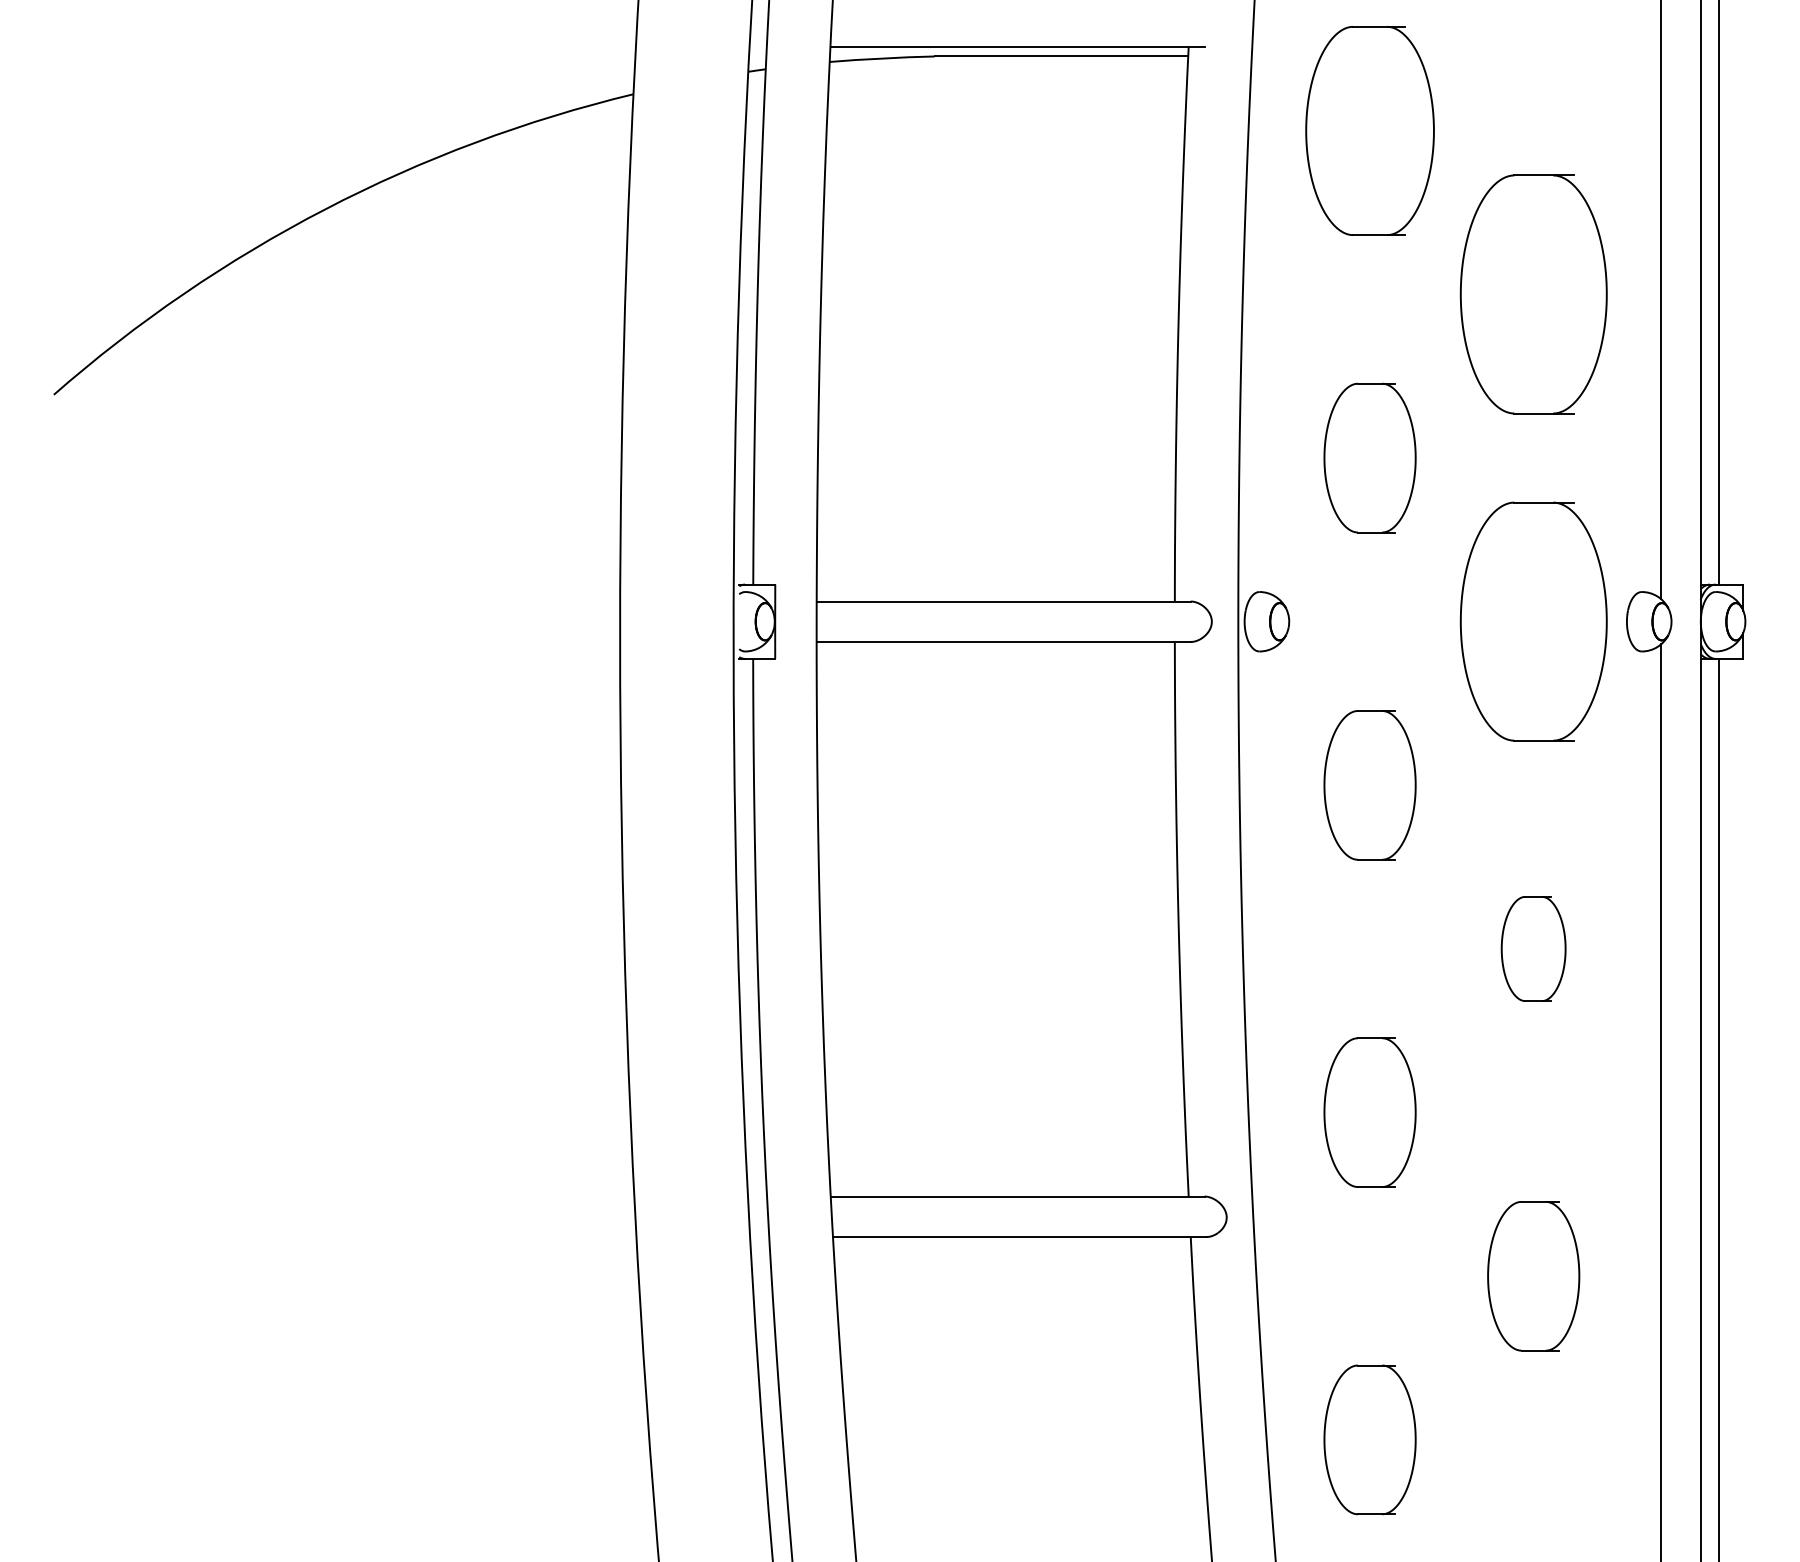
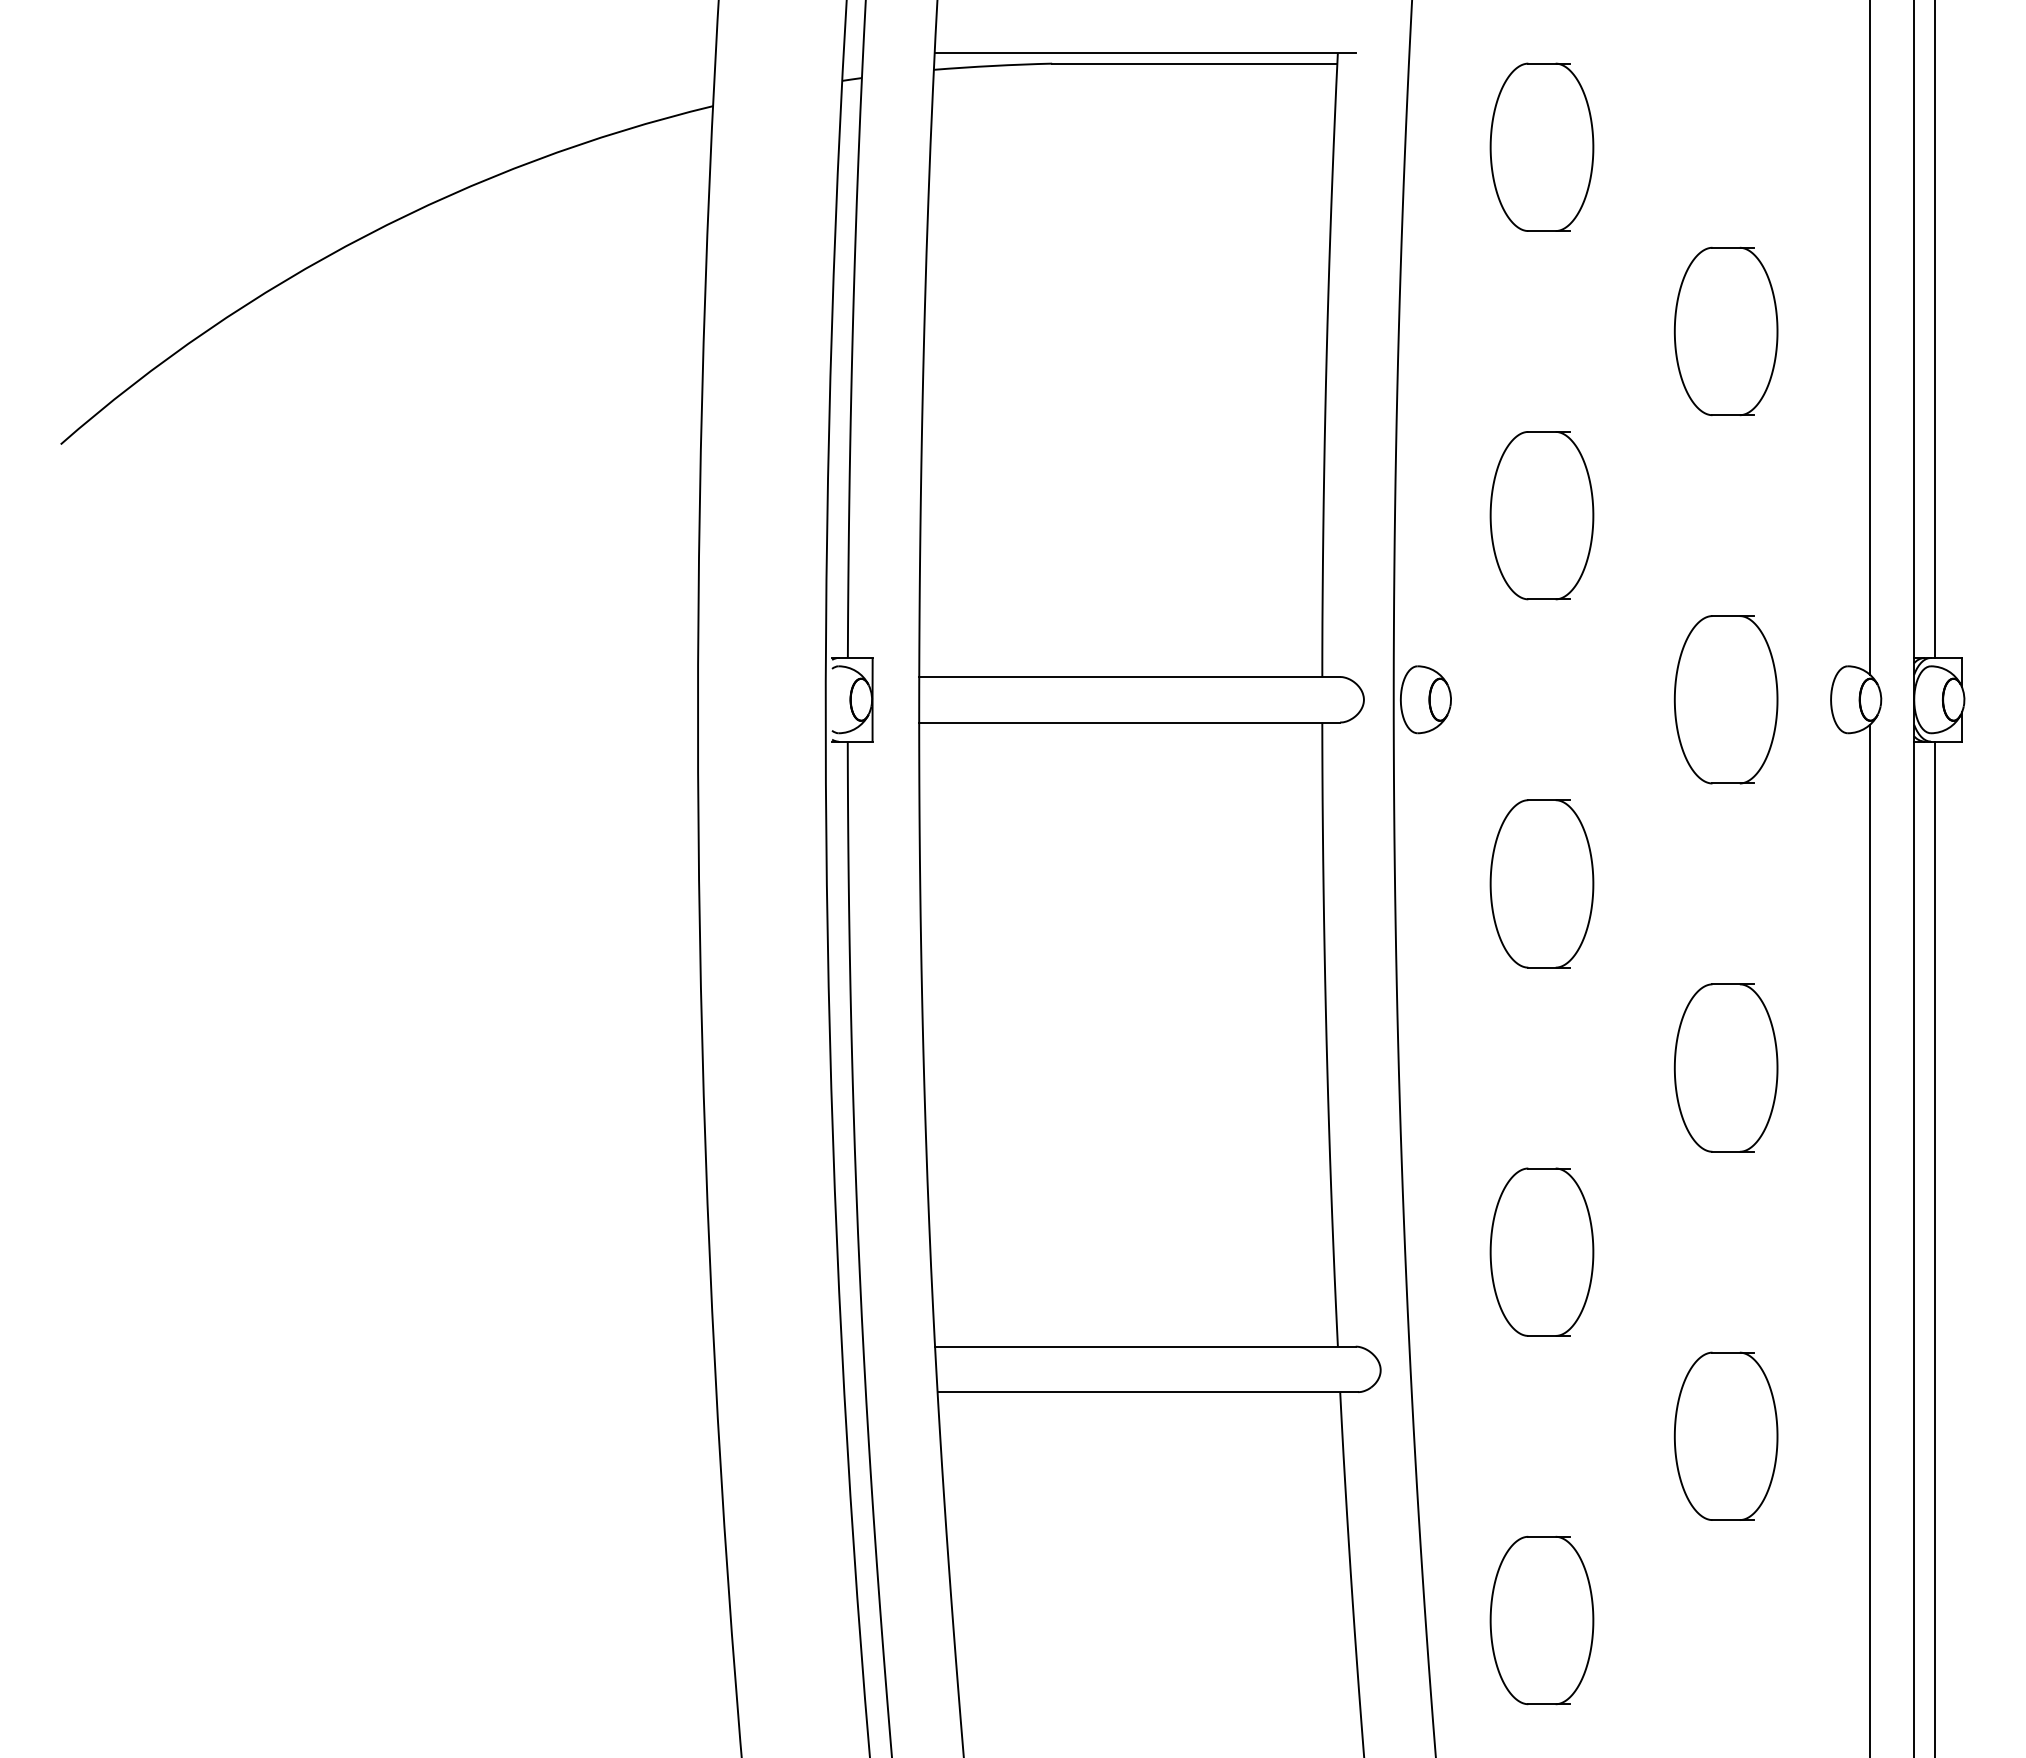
part: (1369, 130) -> (1541, 146), size x0.71
part: (1533, 294) -> (1725, 331), size x0.62
part: (1533, 621) -> (1725, 699), size x0.62
part: (1533, 948) -> (1725, 1067), size x1.43

